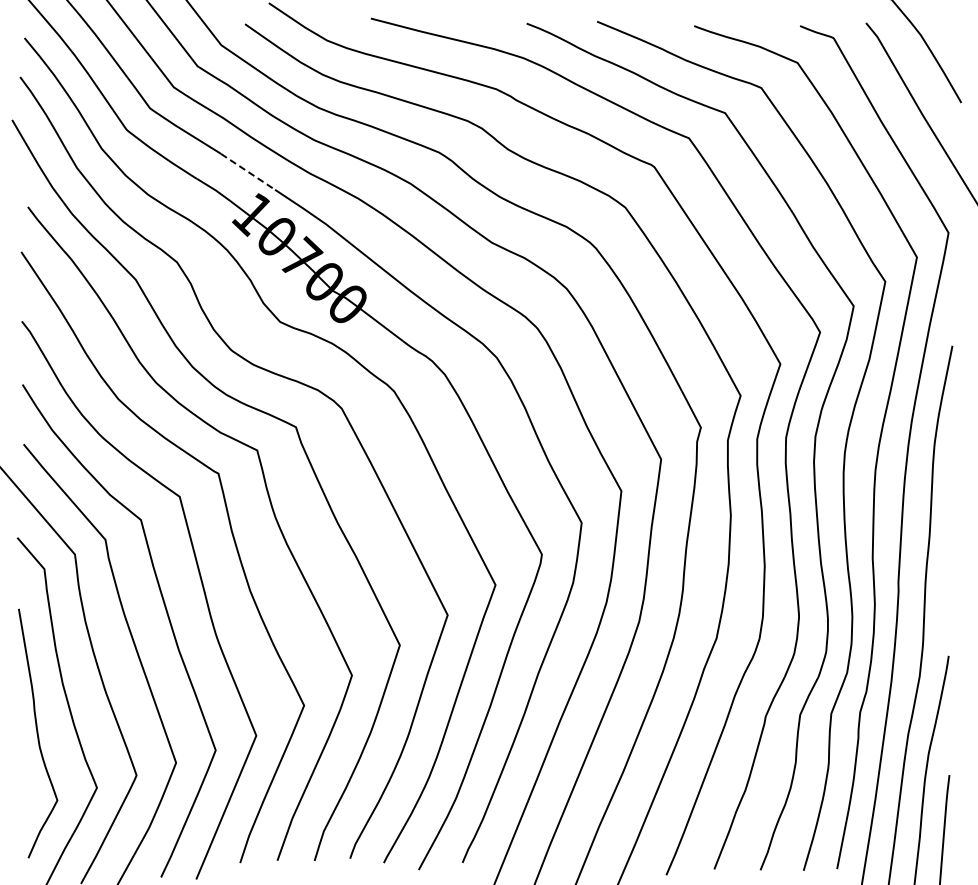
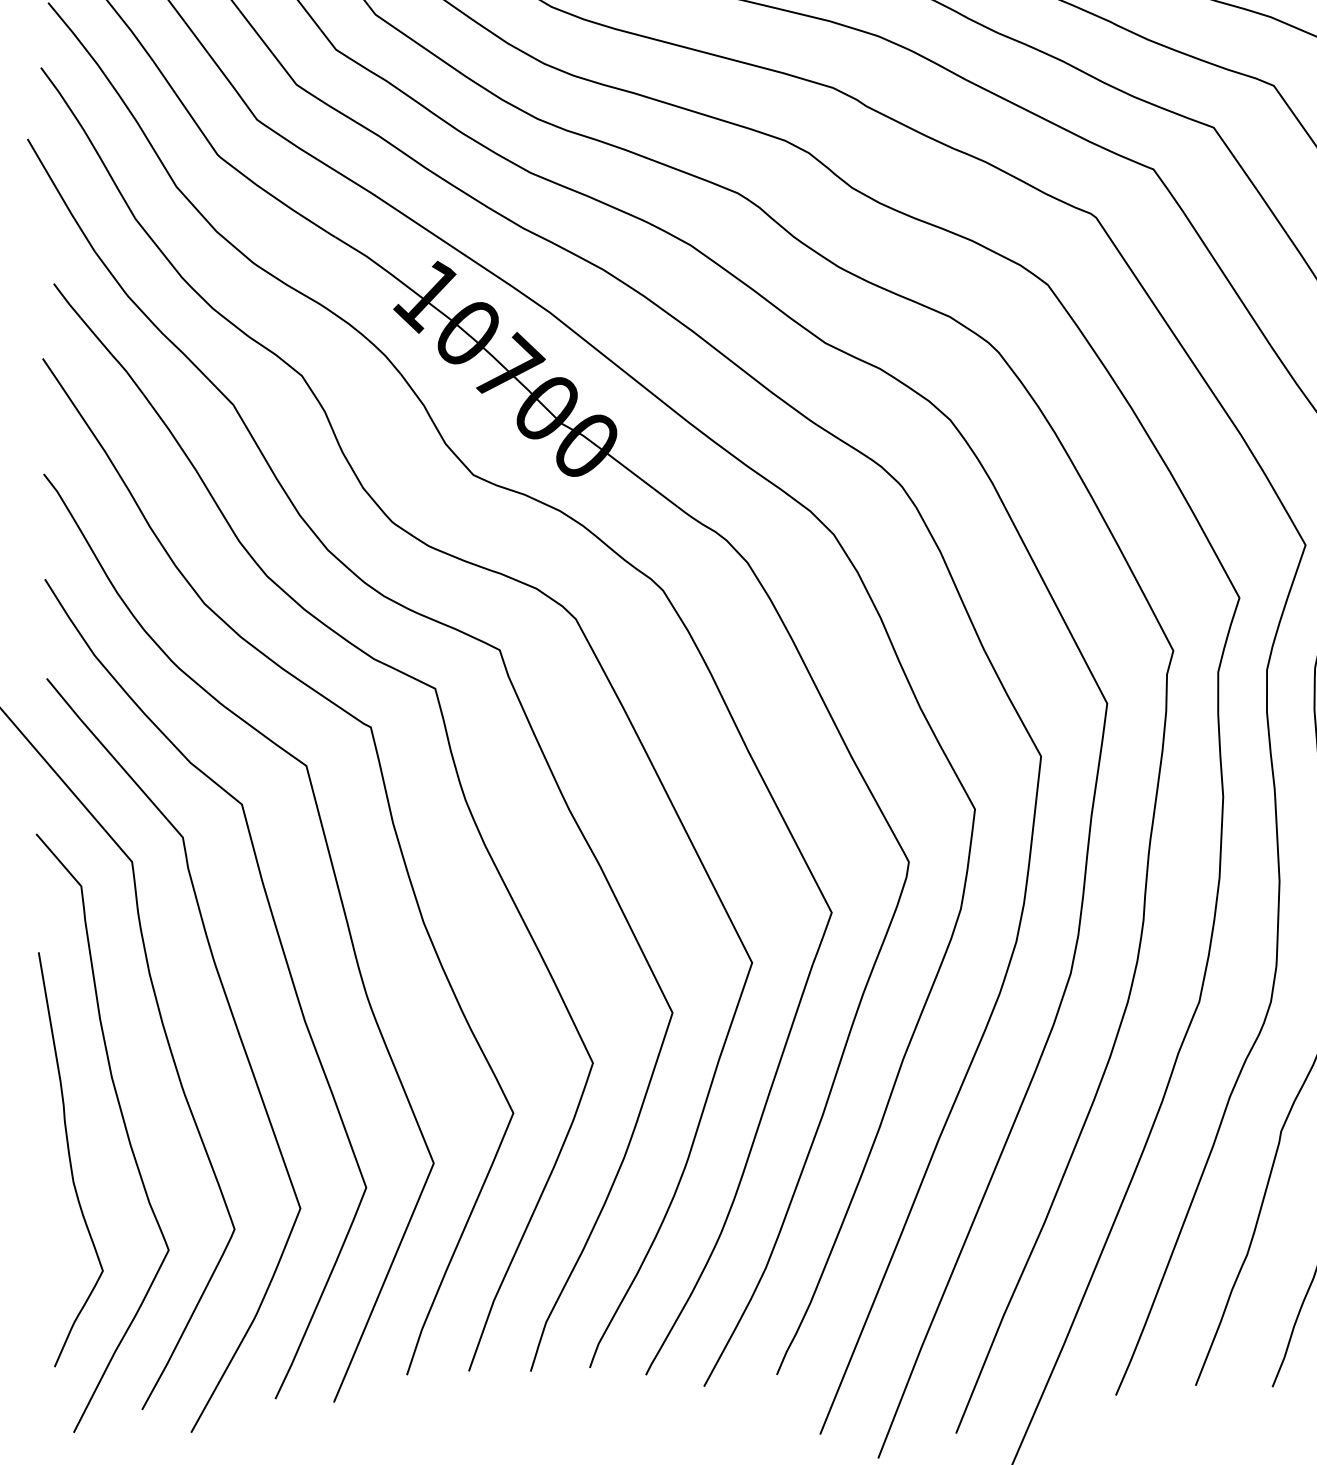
line: (248, 172) -> (420, 226), dashed -> solid

